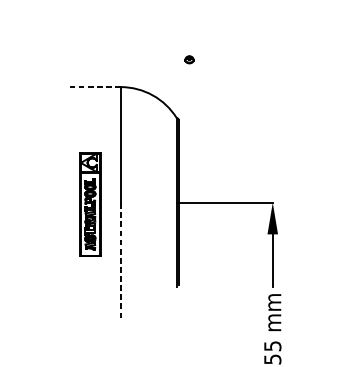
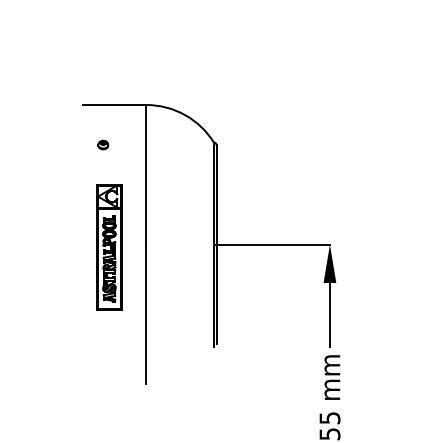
part: (189, 59) -> (103, 144), moved
line: (94, 87) -> (114, 105), dashed -> solid
line: (120, 260) -> (146, 314), dashed -> solid

